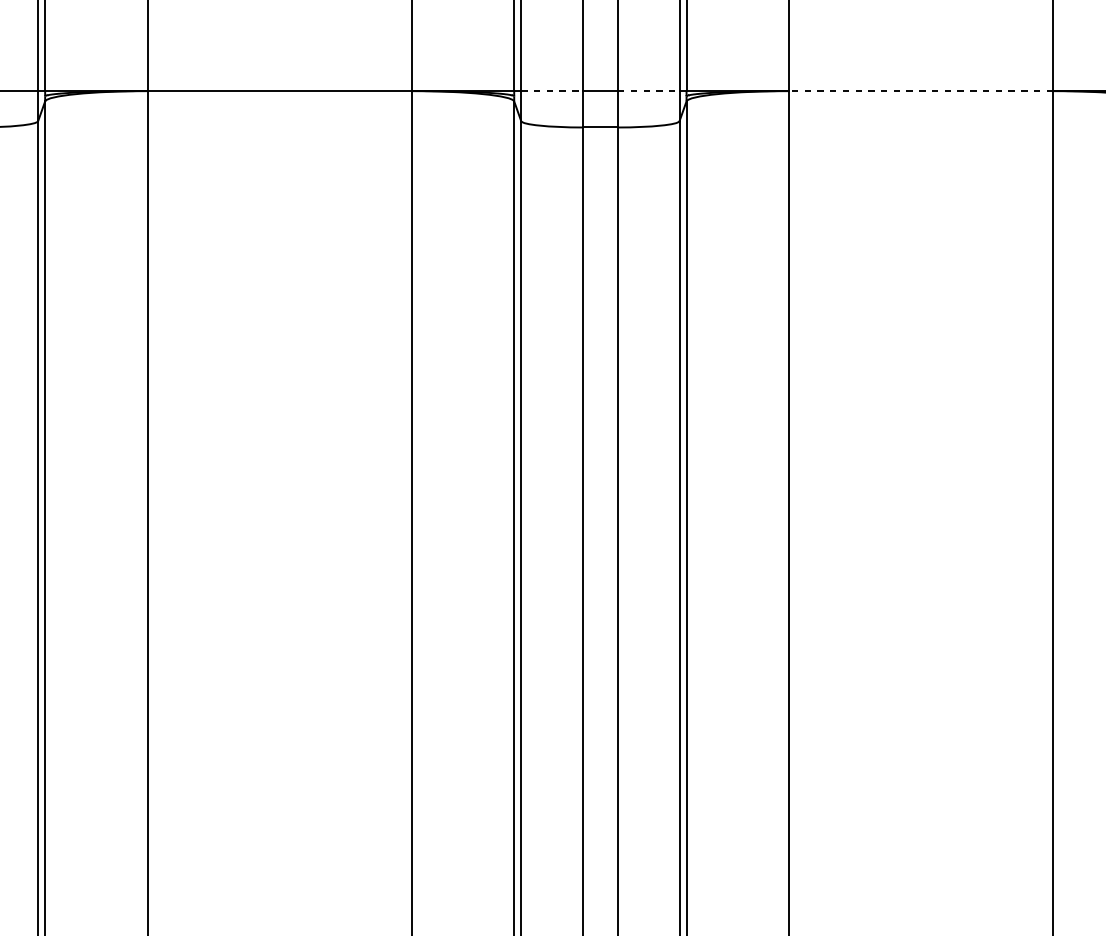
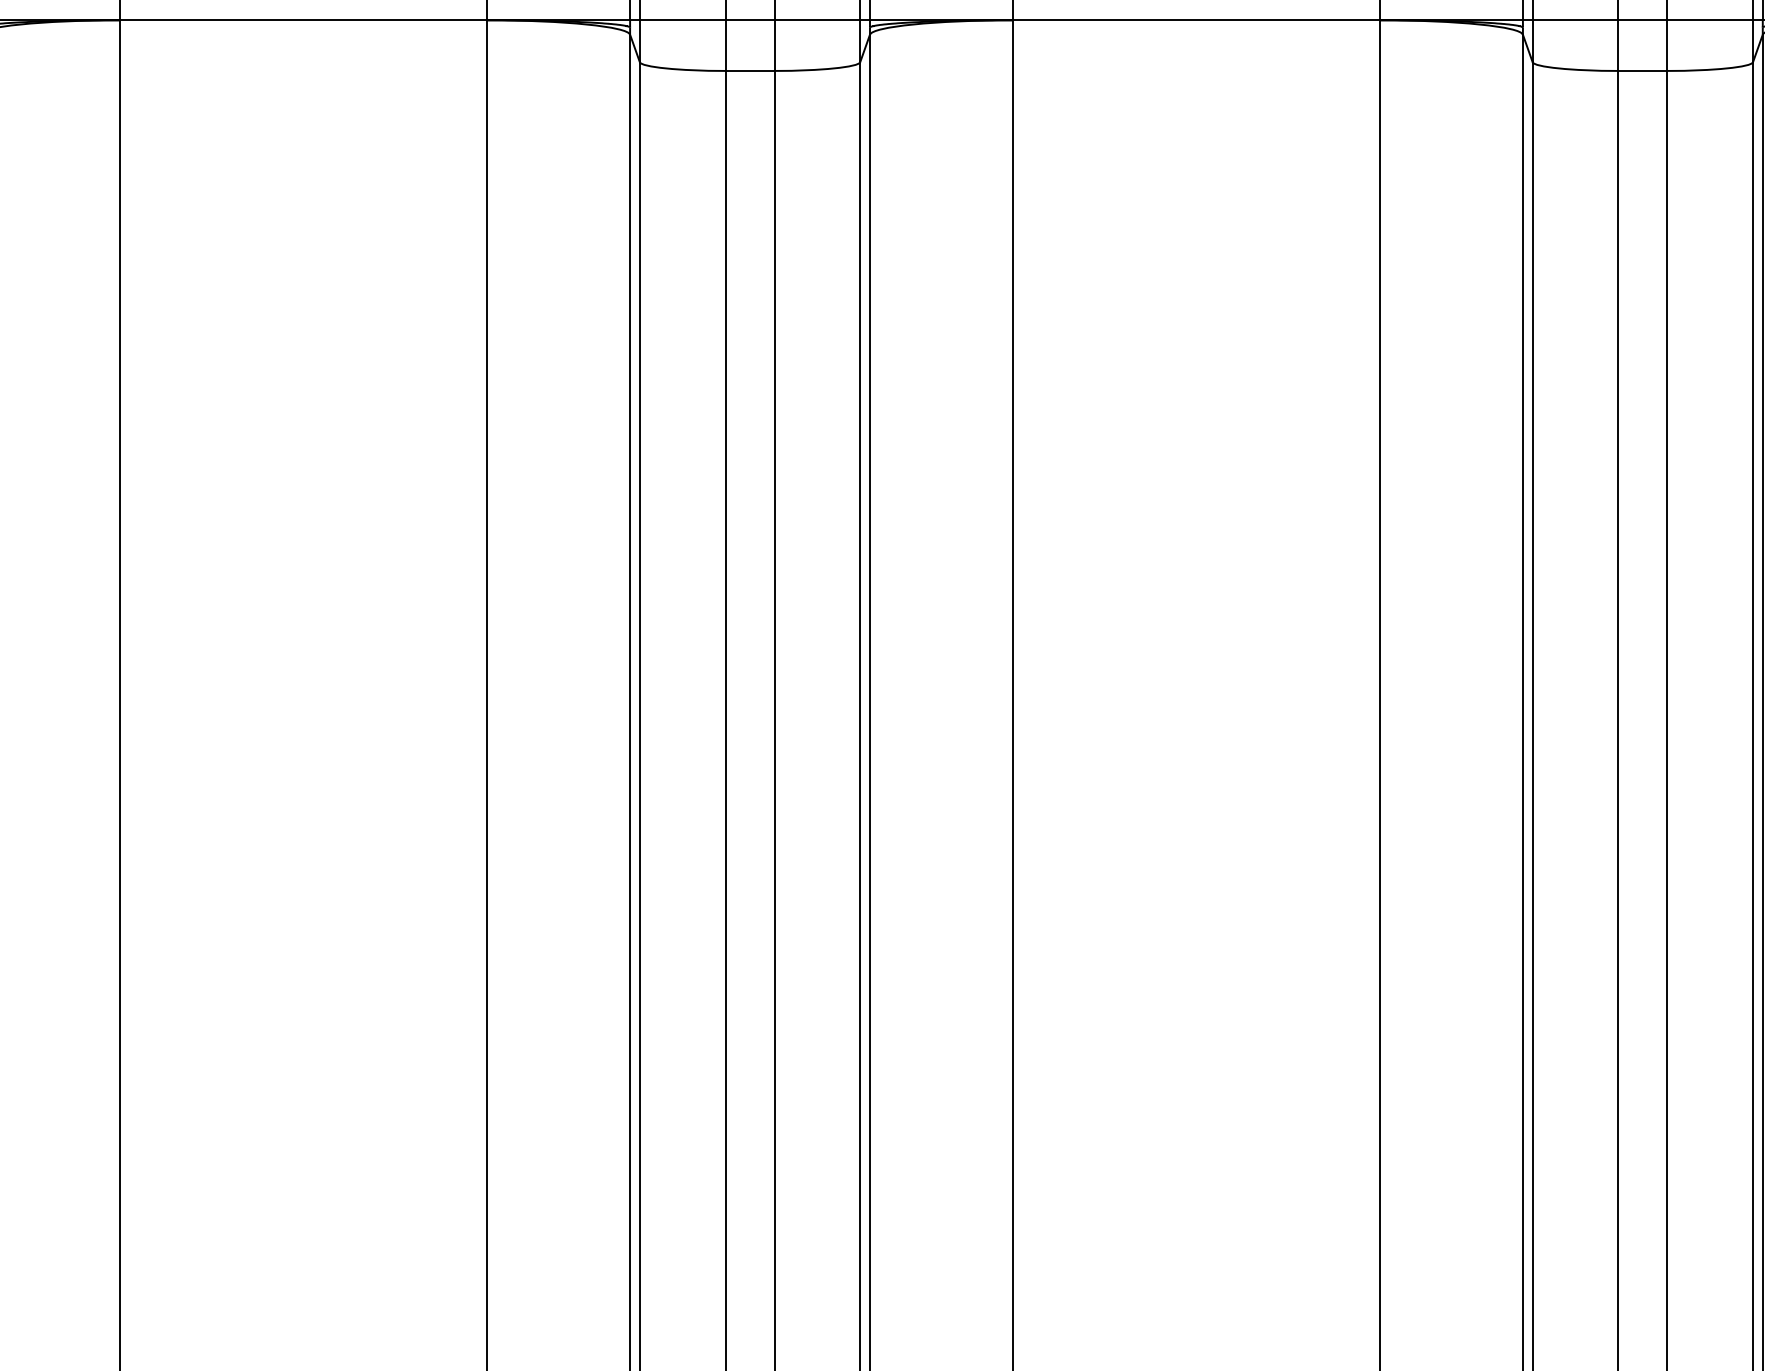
line: (551, 91) -> (682, 20), dashed -> solid
line: (648, 91) -> (817, 20), dashed -> solid
line: (921, 91) -> (1196, 20), dashed -> solid

